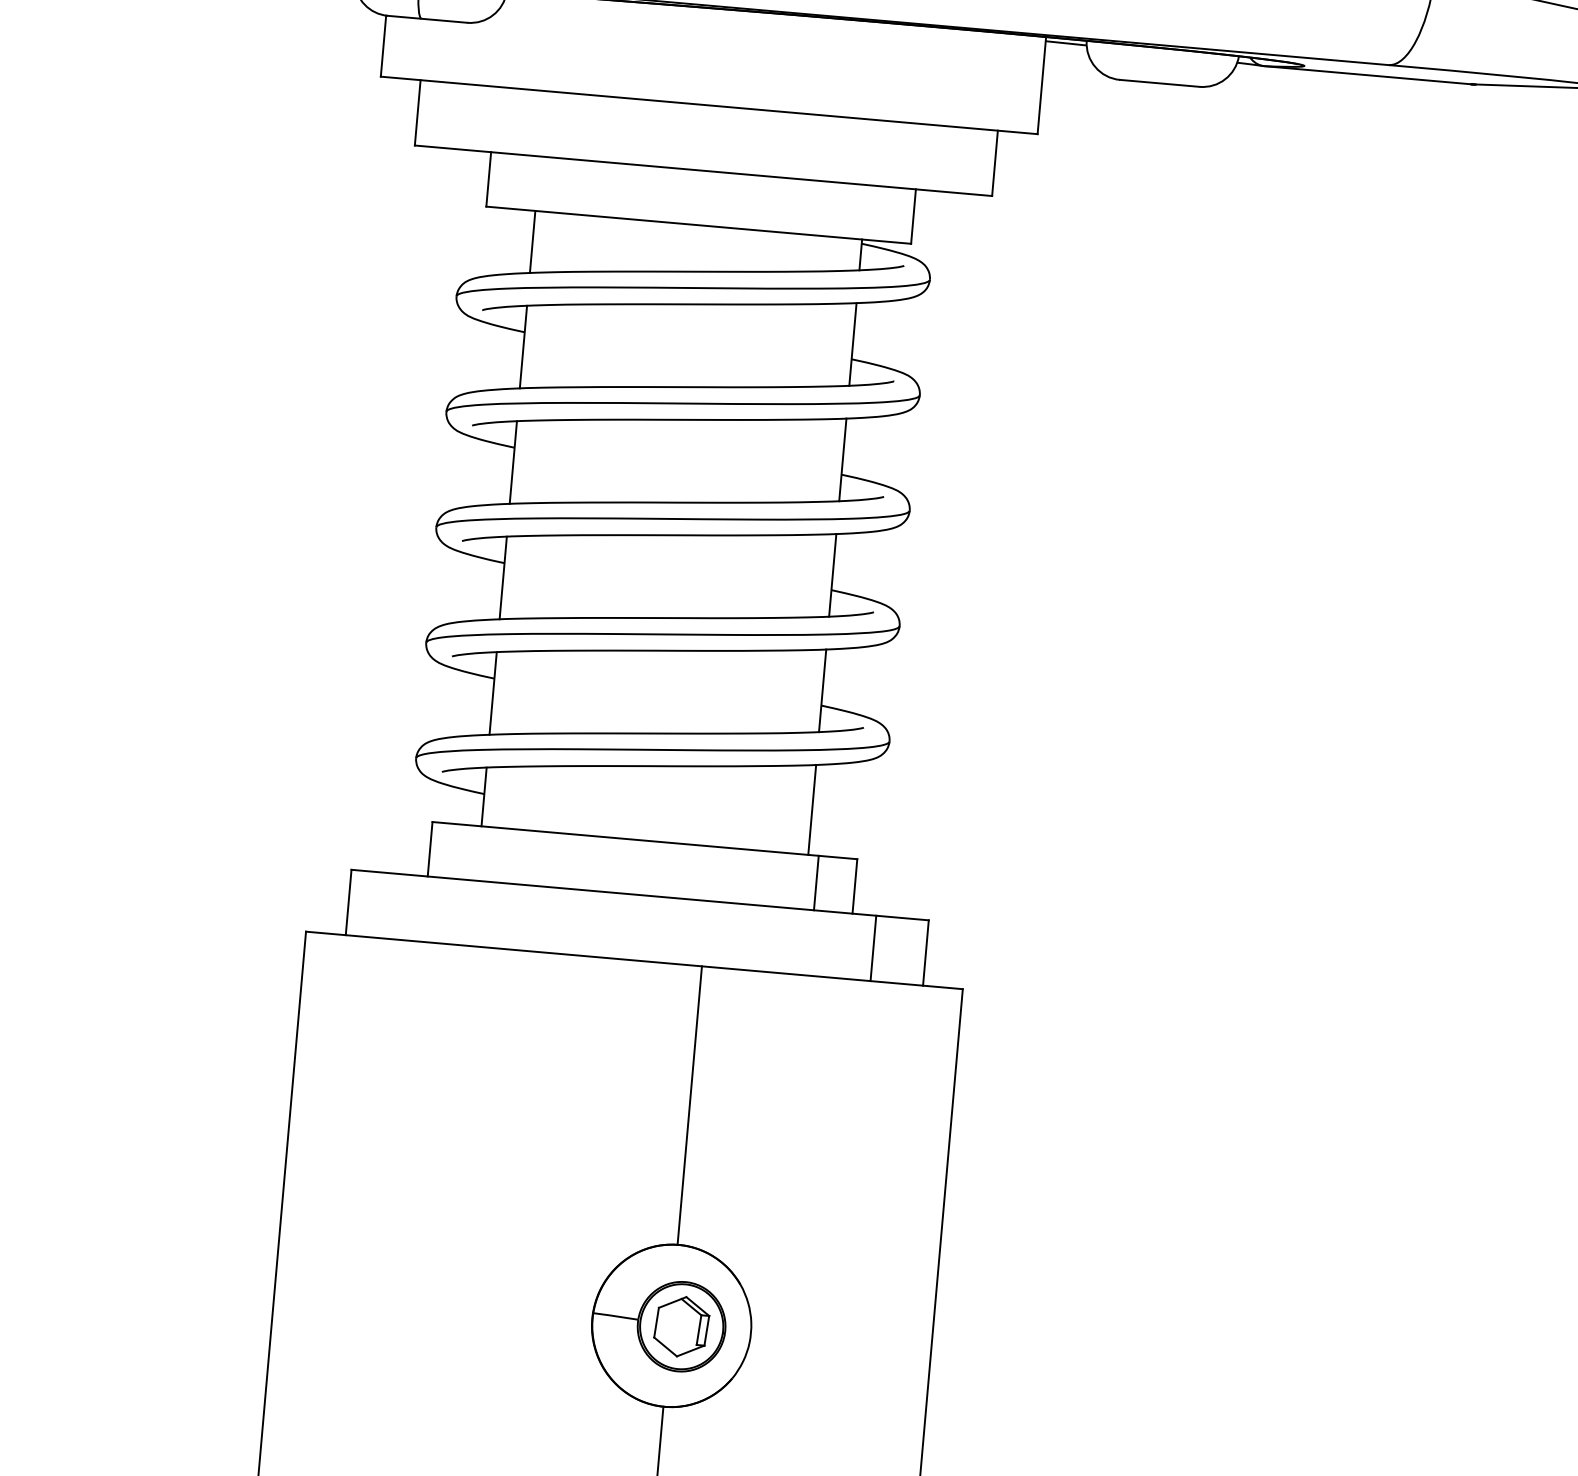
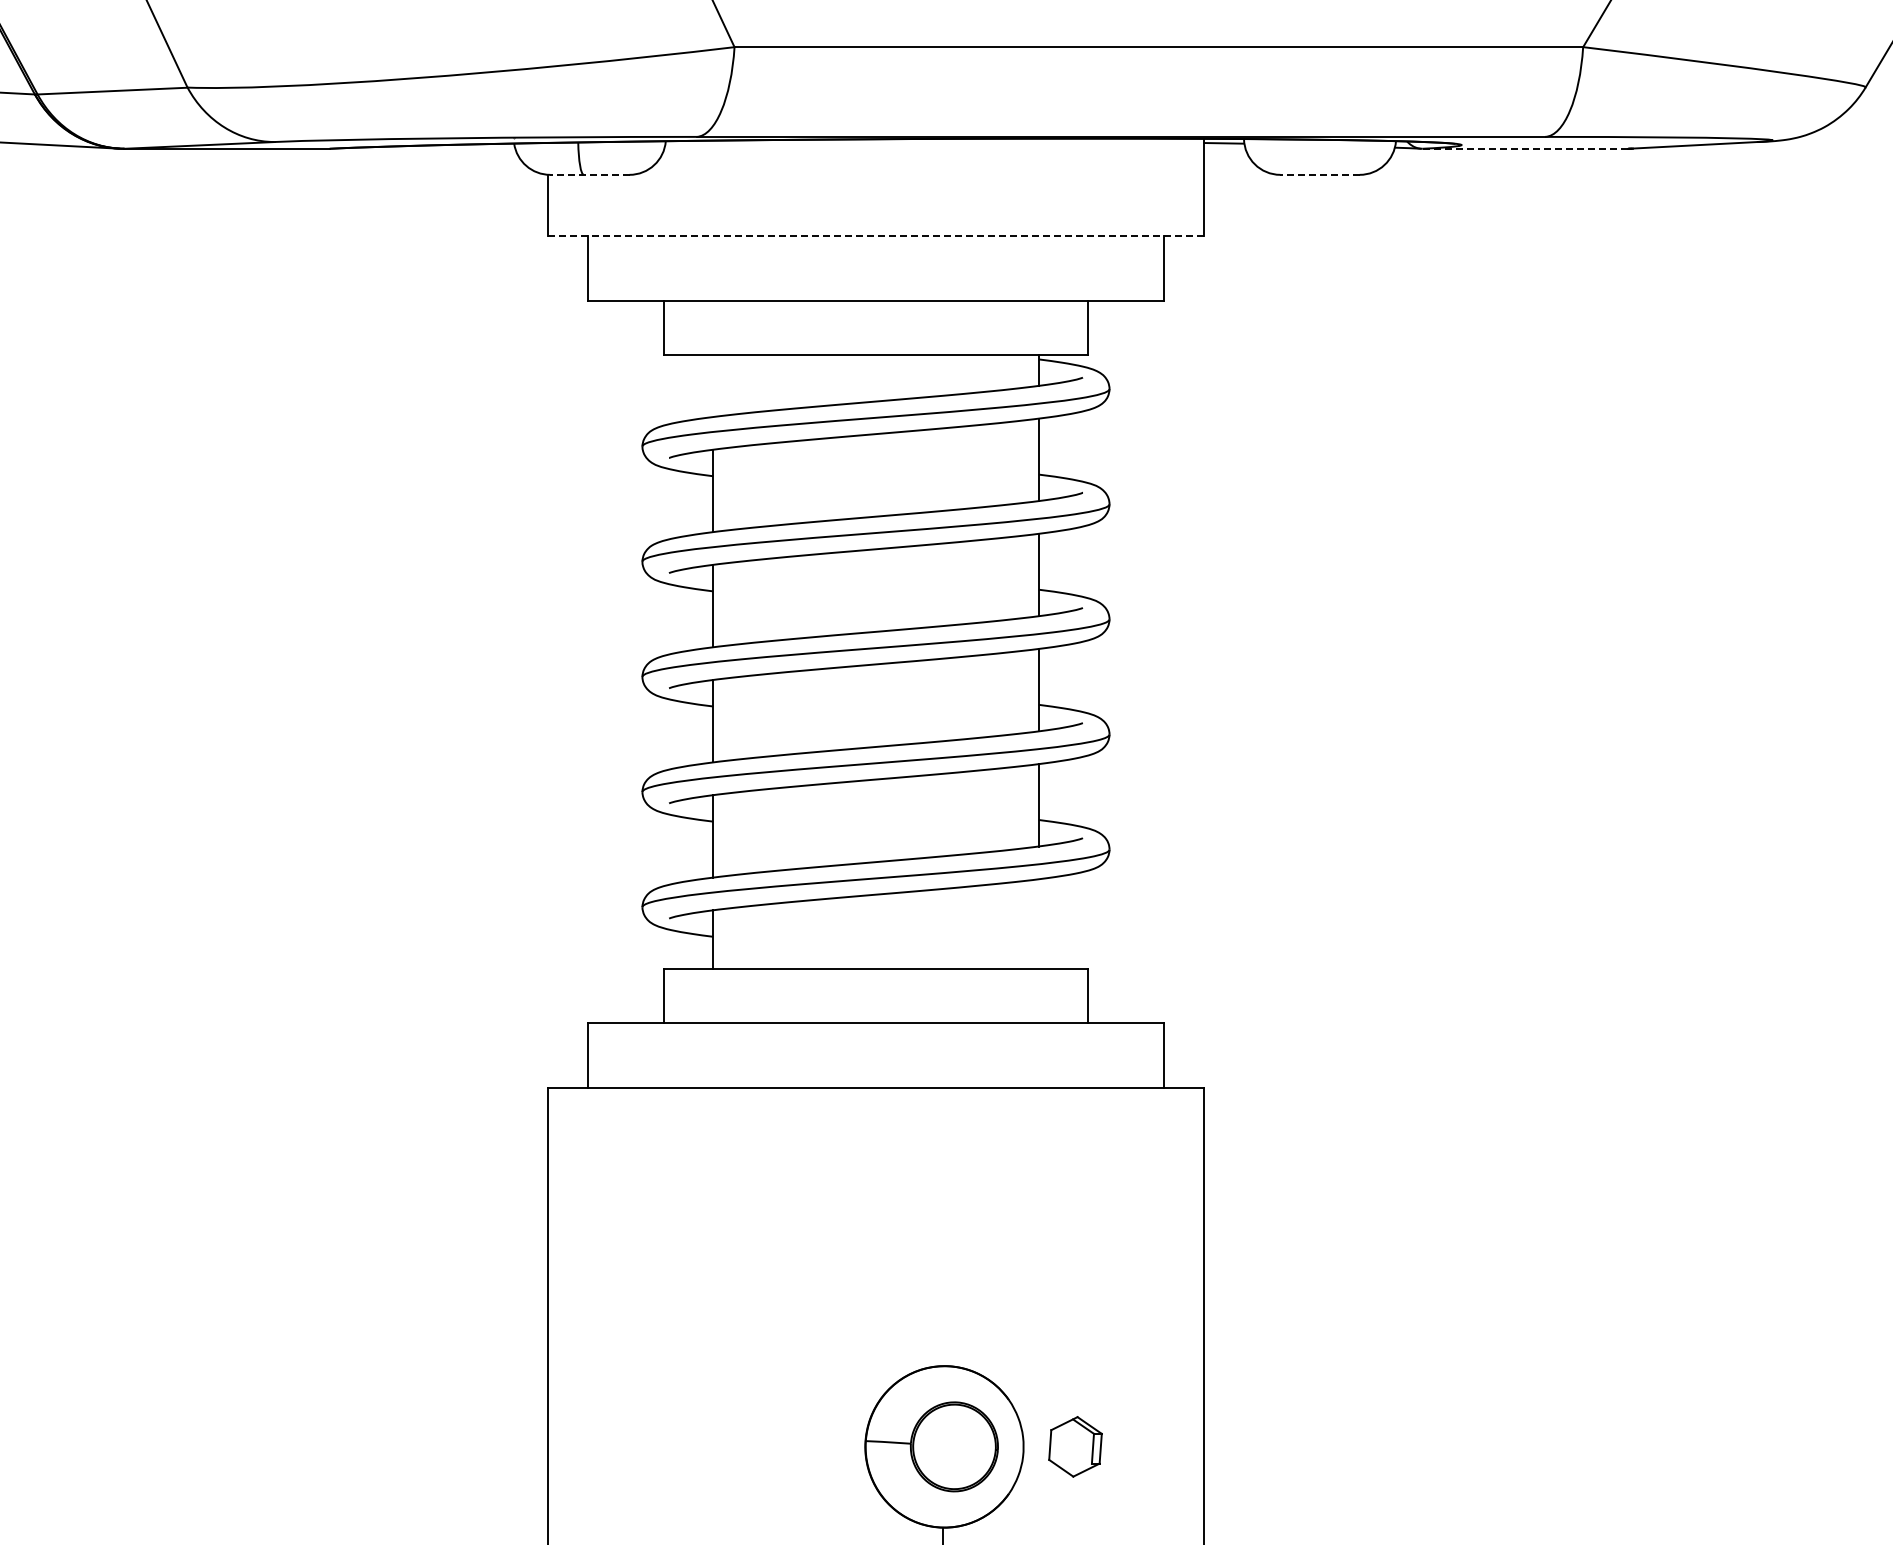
line: (427, 18) -> (589, 174), solid -> dashed
line: (1368, 74) -> (1525, 148), solid -> dashed
line: (1160, 83) -> (1320, 174), solid -> dashed
line: (708, 105) -> (875, 235), solid -> dashed
line: (533, 241) -> (713, 385), removed
line: (811, 809) -> (1038, 923), removed
line: (816, 882) -> (1049, 995), removed
line: (873, 948) -> (1111, 1055), removed
line: (689, 1105) -> (943, 1227), removed
part: (681, 1326) -> (1075, 1446), moved

